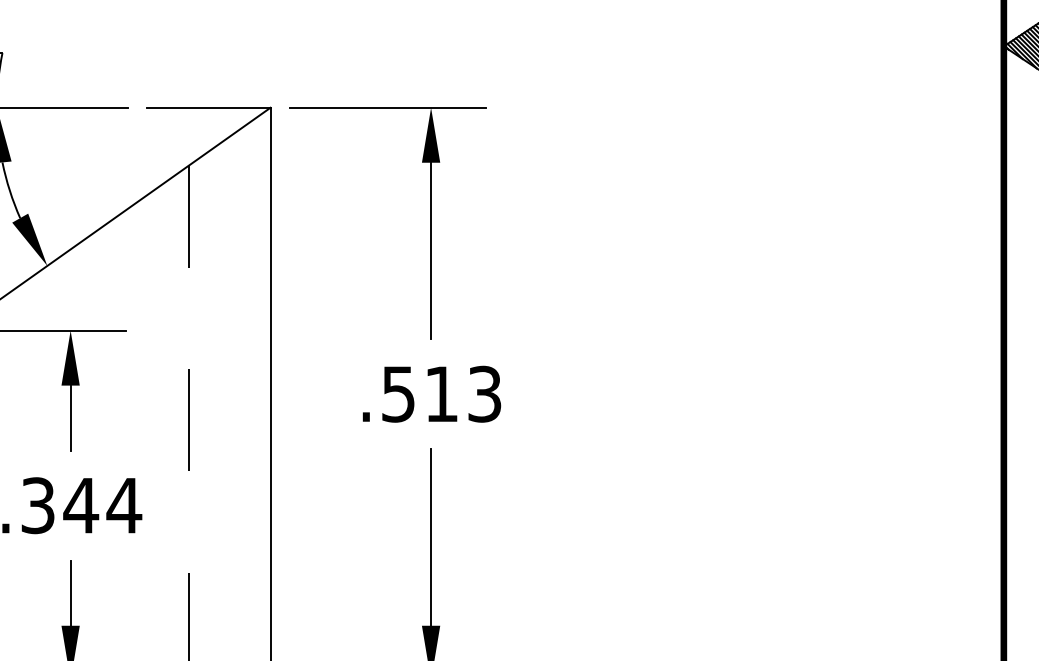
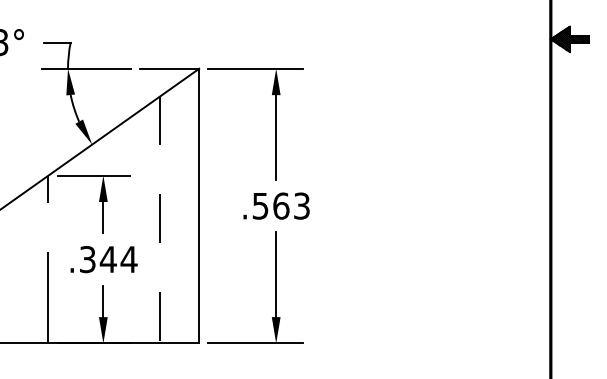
text: (442, 392) -> (281, 205), .513 -> .563

